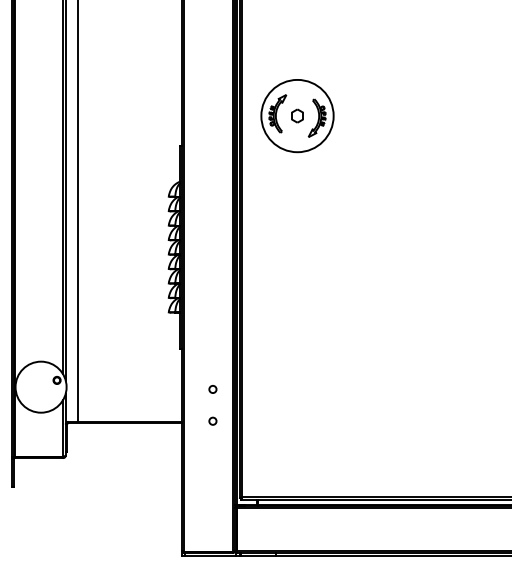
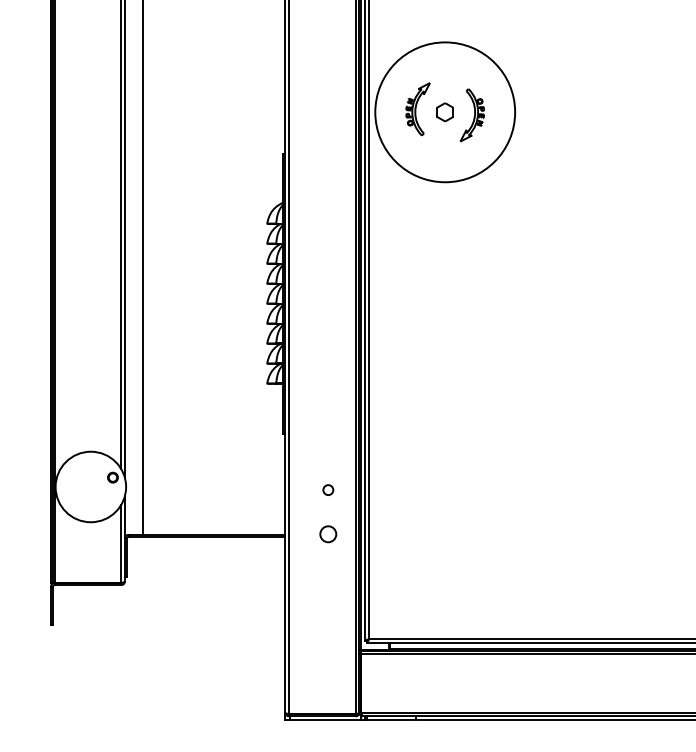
circle: (297, 115) -> (445, 111), size x1.4
circle: (212, 420) -> (327, 533), size x1.6

